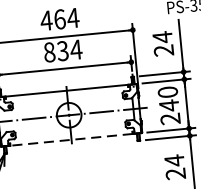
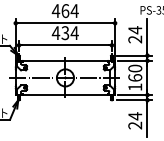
text: (48, 53) -> (55, 33), 834 -> 434
text: (170, 112) -> (135, 82), 240 -> 160
line: (71, 140) -> (65, 95), dashed -> solid

